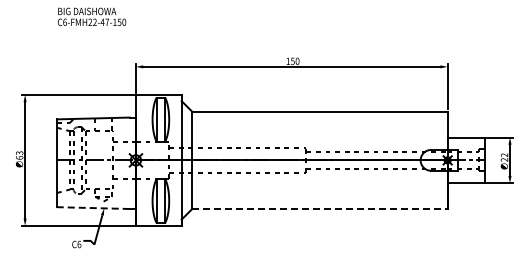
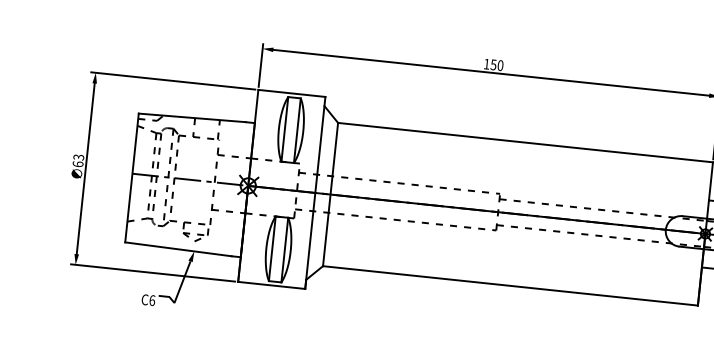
line: (92, 208) -> (177, 249), dashed -> solid
line: (319, 209) -> (509, 286), dashed -> solid

